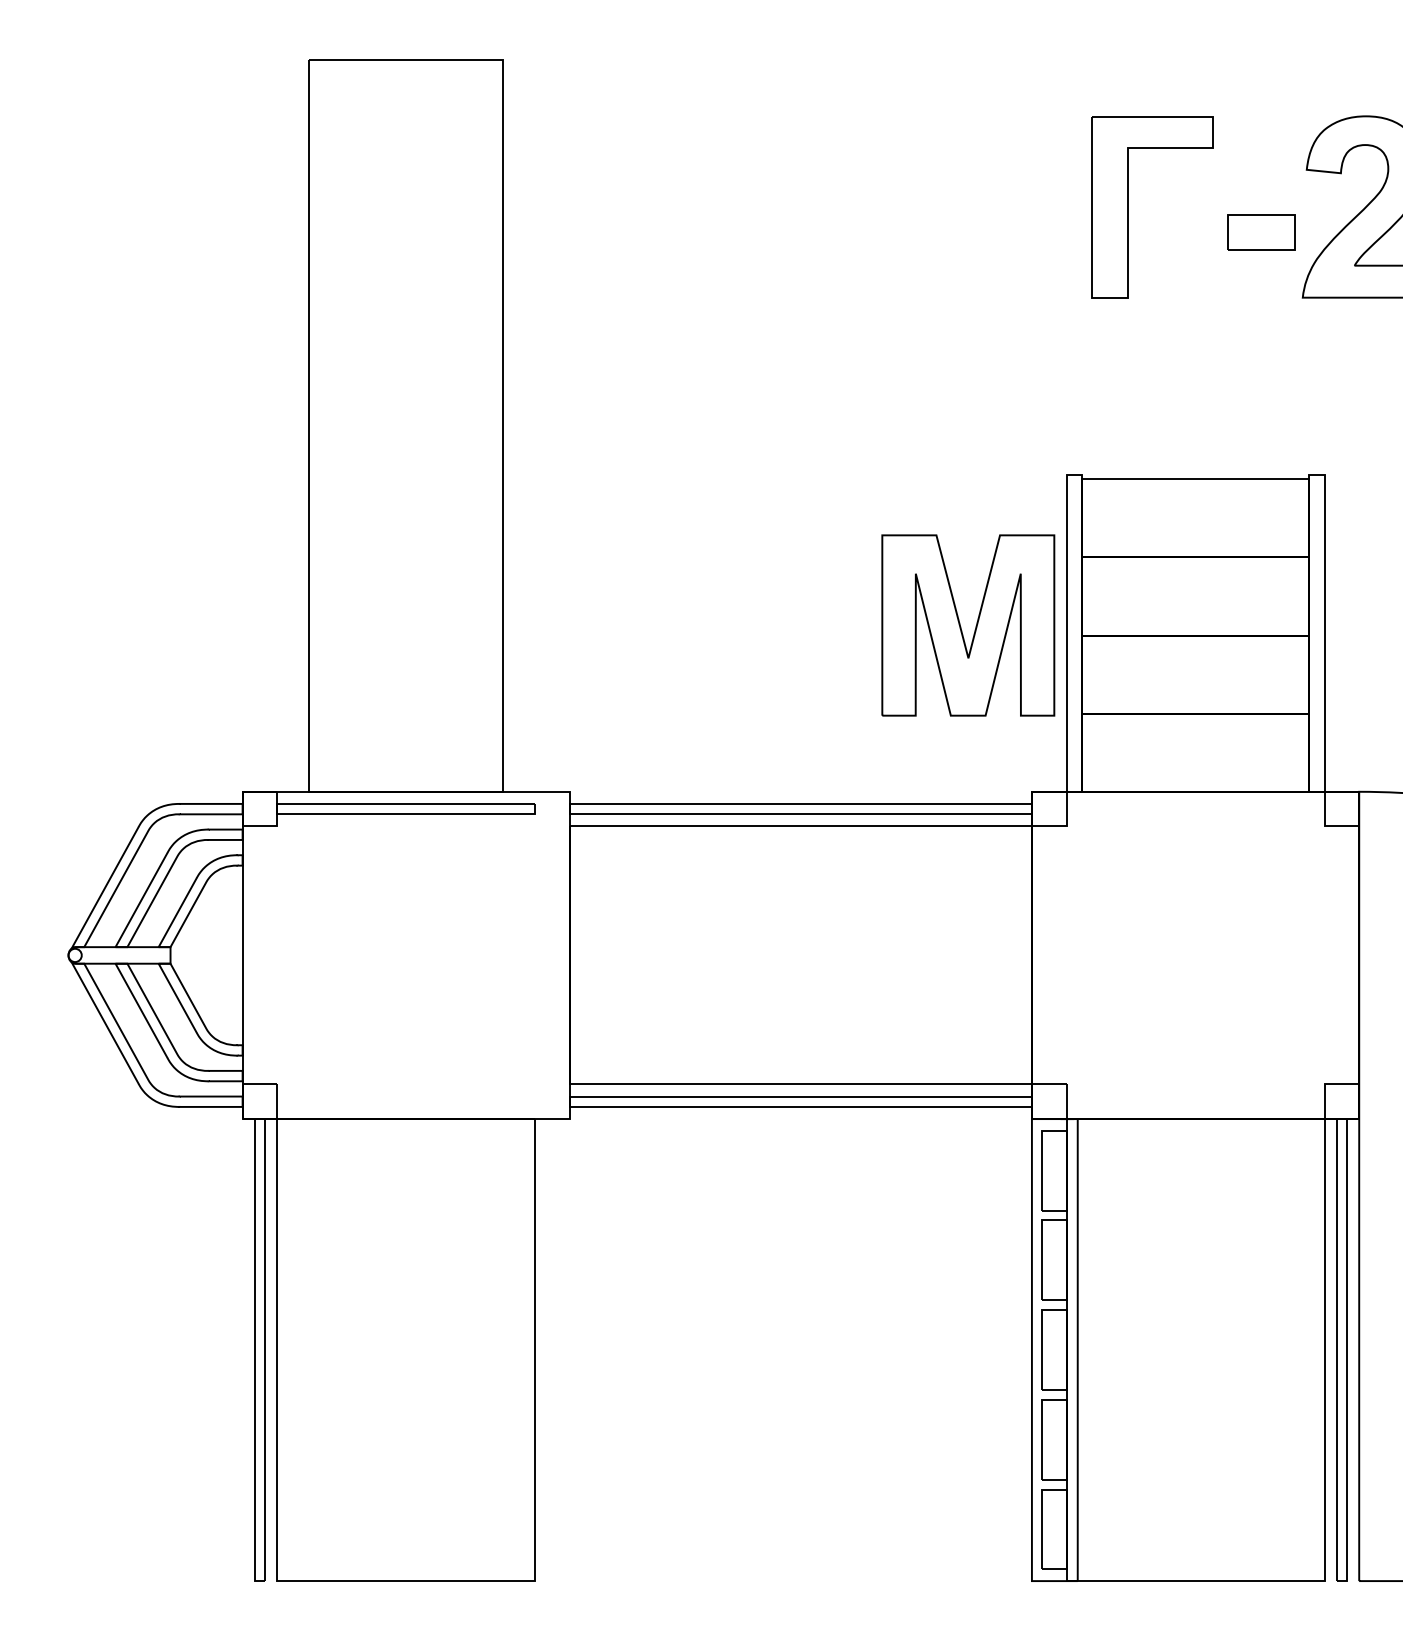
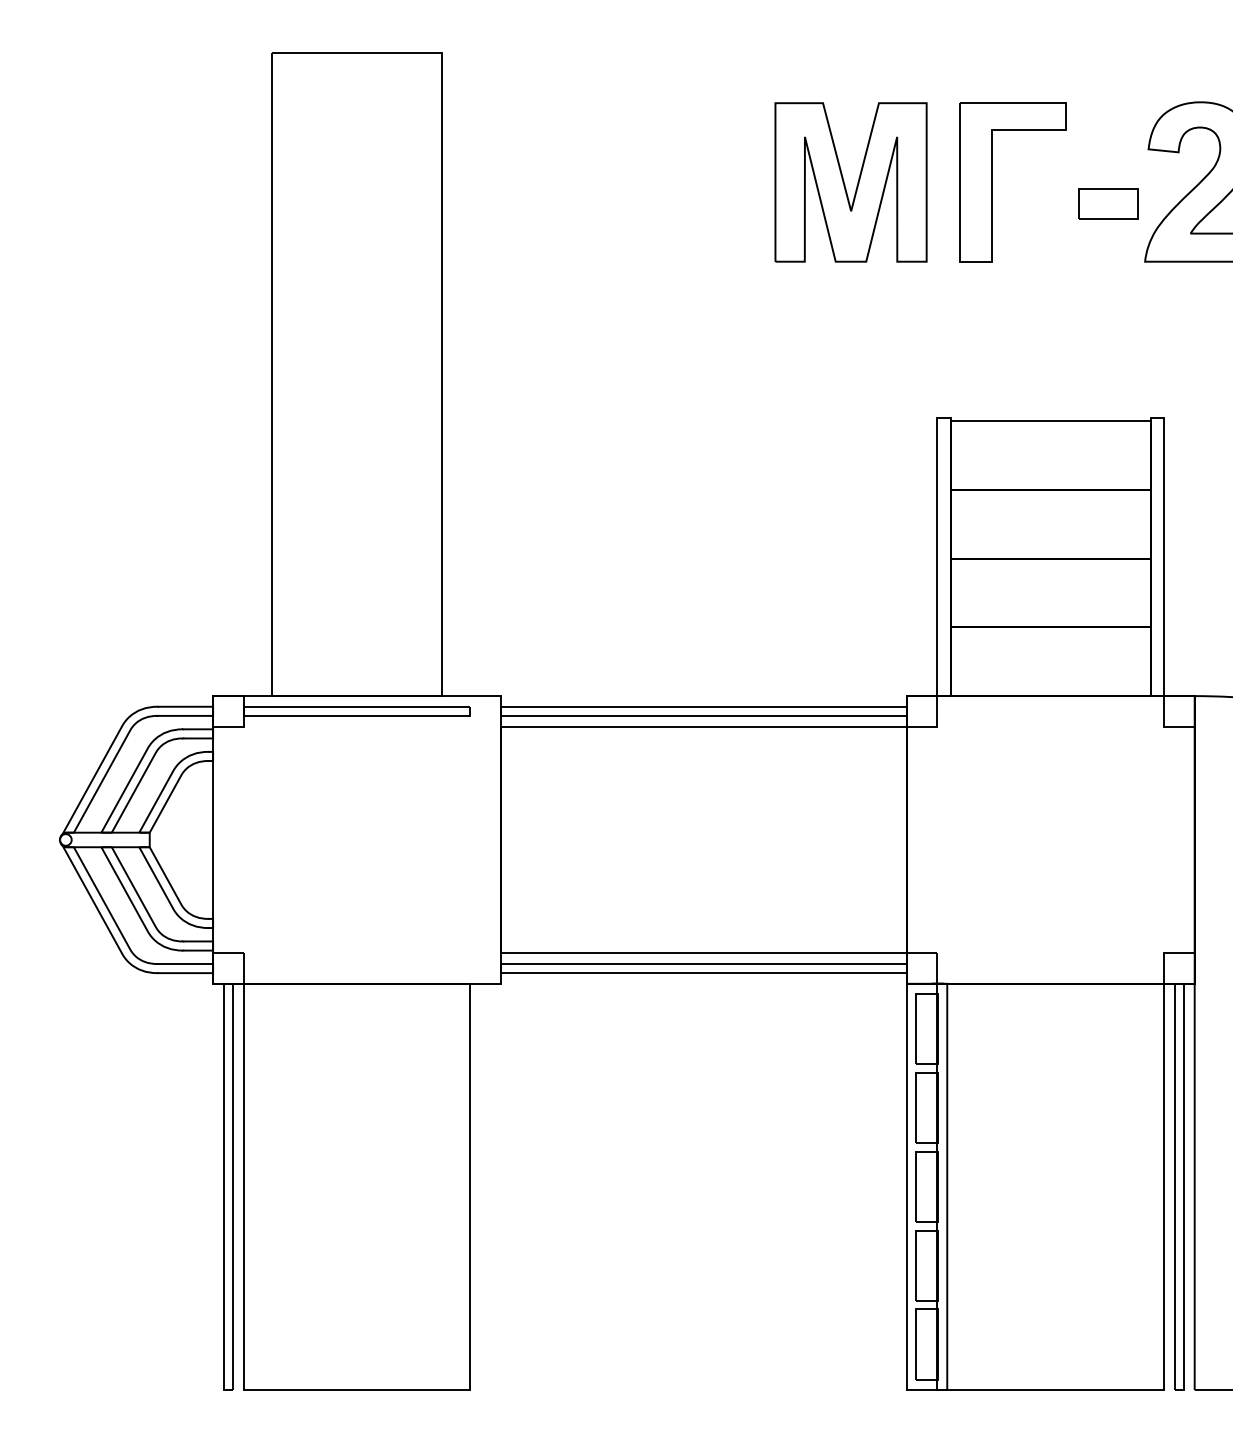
part: (961, 626) -> (845, 183), moved

